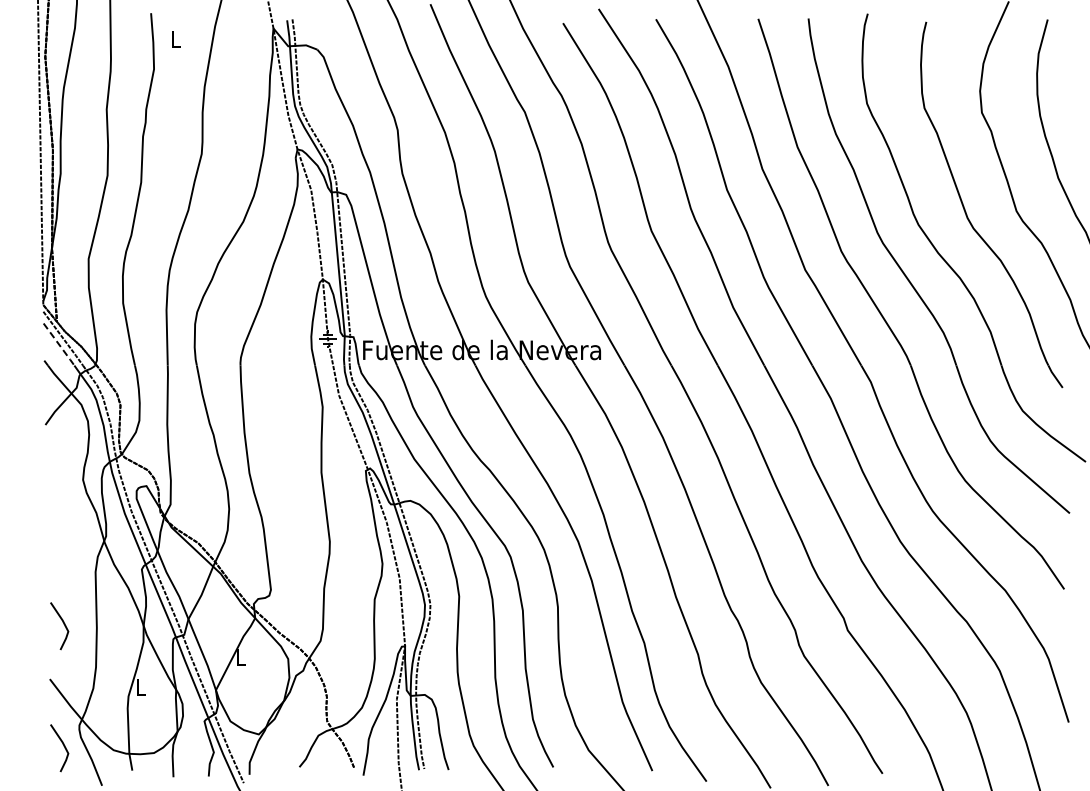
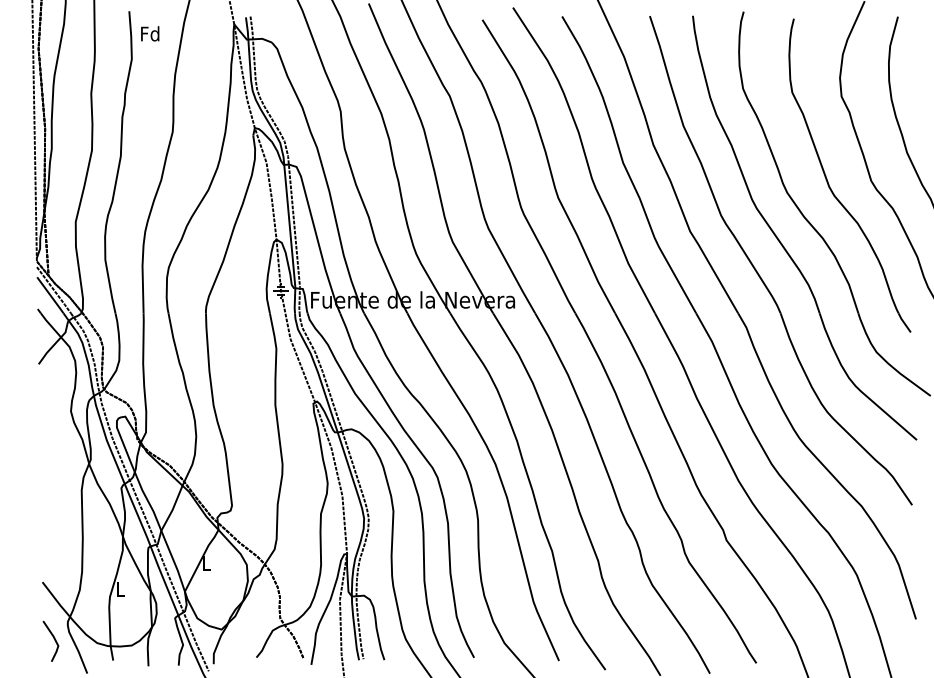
text: (175, 39) -> (150, 33), L -> Fd
line: (59, 345) -> (50, 296), dashed -> solid
line: (63, 624) -> (54, 535), removed

